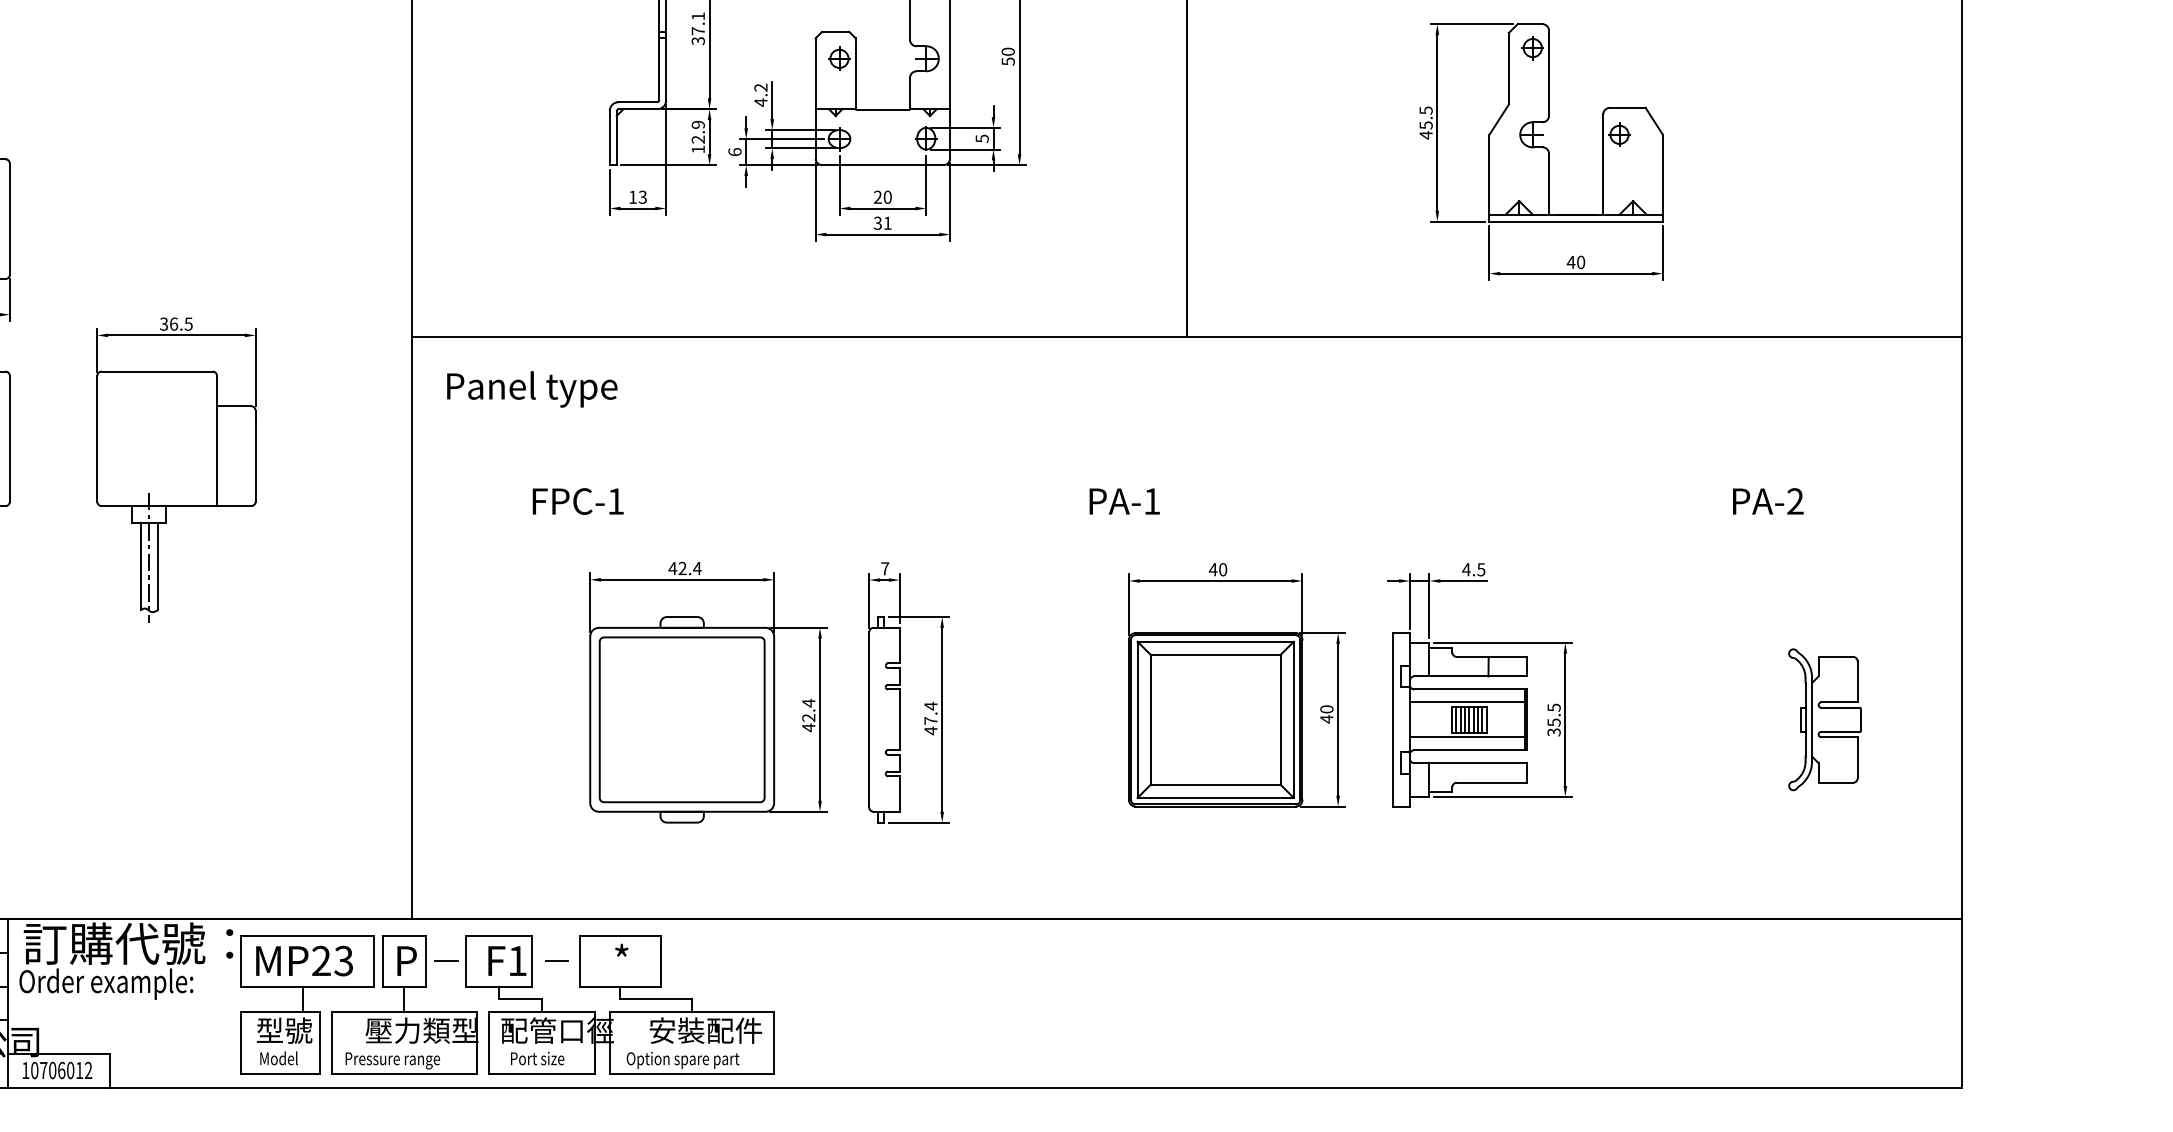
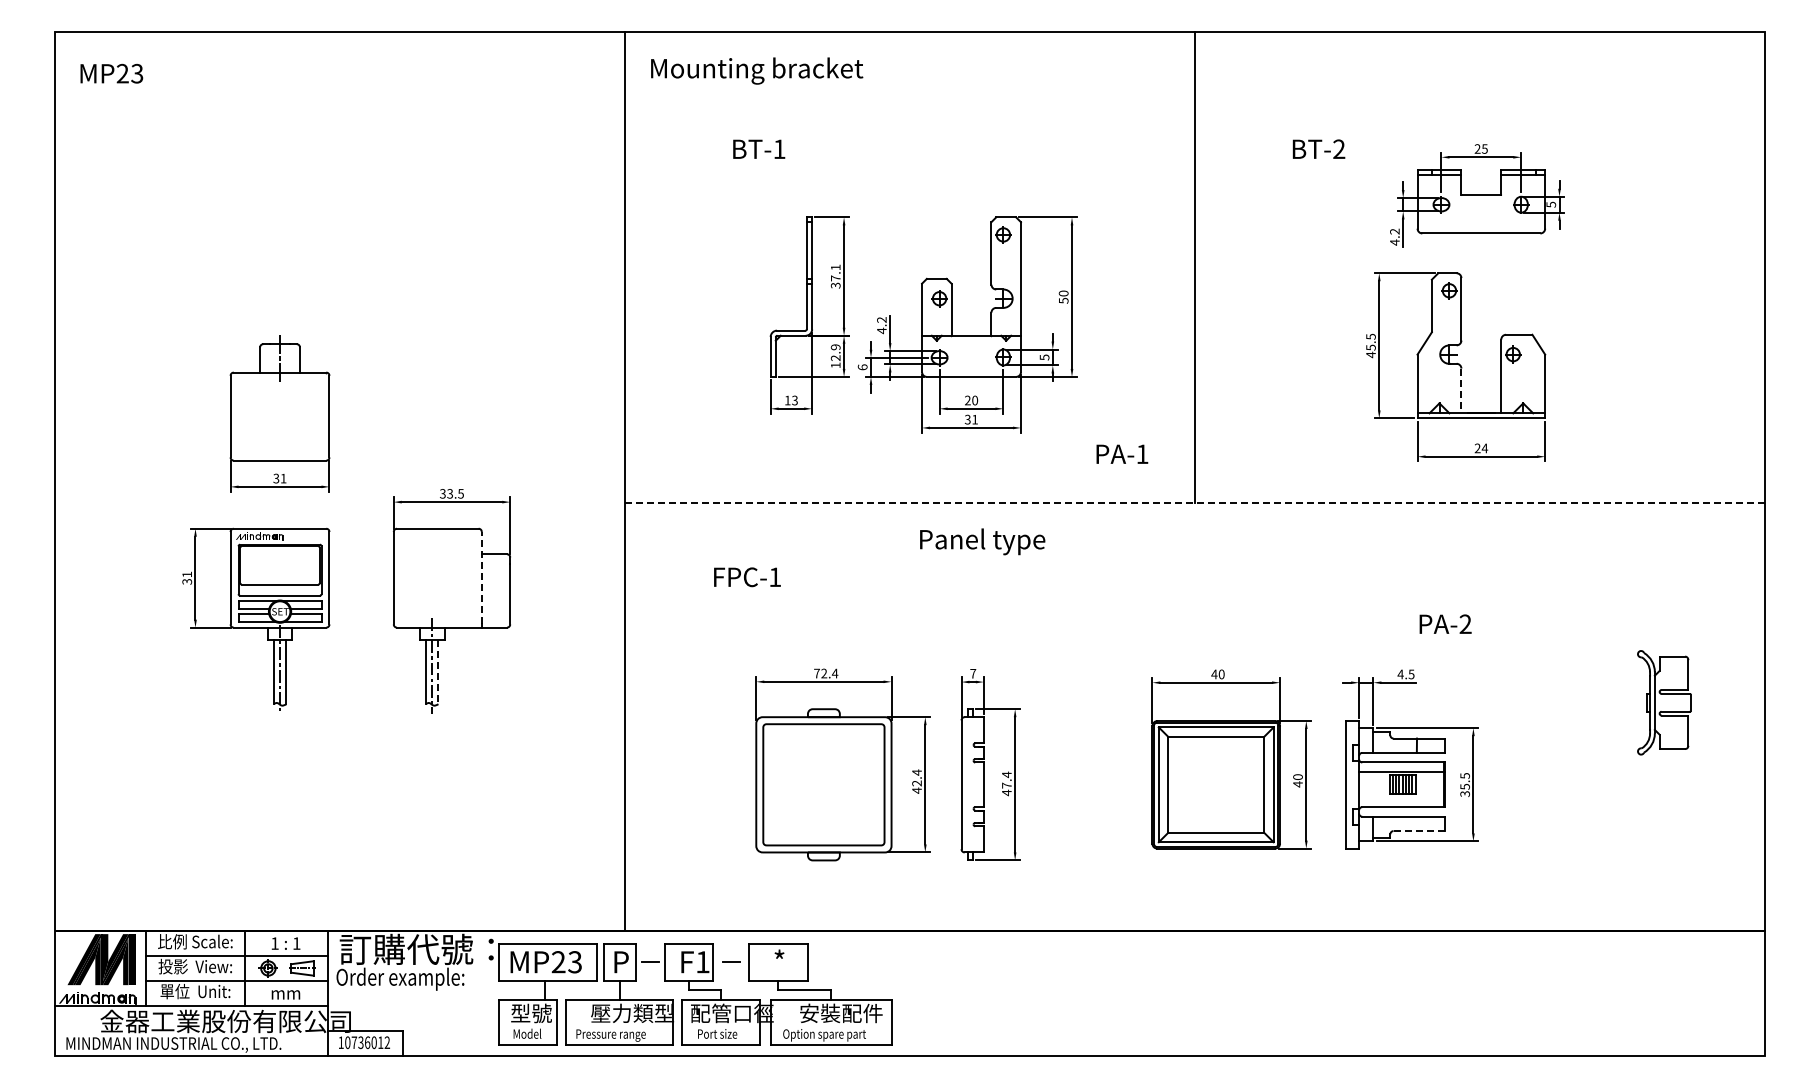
line: (1549, 184) -> (1461, 391), solid -> dashed
text: (1576, 262) -> (1481, 448), 40 -> 24
text: (174, 323) -> (450, 493), 36.5 -> 33.5
line: (1187, 337) -> (1195, 503), solid -> dashed
text: (532, 388) -> (982, 541), moved
line: (216, 437) -> (481, 577), solid -> dashed
text: (1124, 500) -> (1122, 453), moved
text: (1768, 500) -> (1445, 623), moved
text: (578, 501) -> (747, 577), moved
line: (158, 567) -> (438, 672), solid -> dashed
text: (672, 568) -> (816, 673), 42.4 -> 72.4
part: (1825, 719) -> (1664, 702), moved
line: (1468, 737) -> (1402, 797), removed
line: (1492, 783) -> (1419, 831), solid -> dashed
text: (52, 1070) -> (360, 1042), 10706012 -> 10736012

